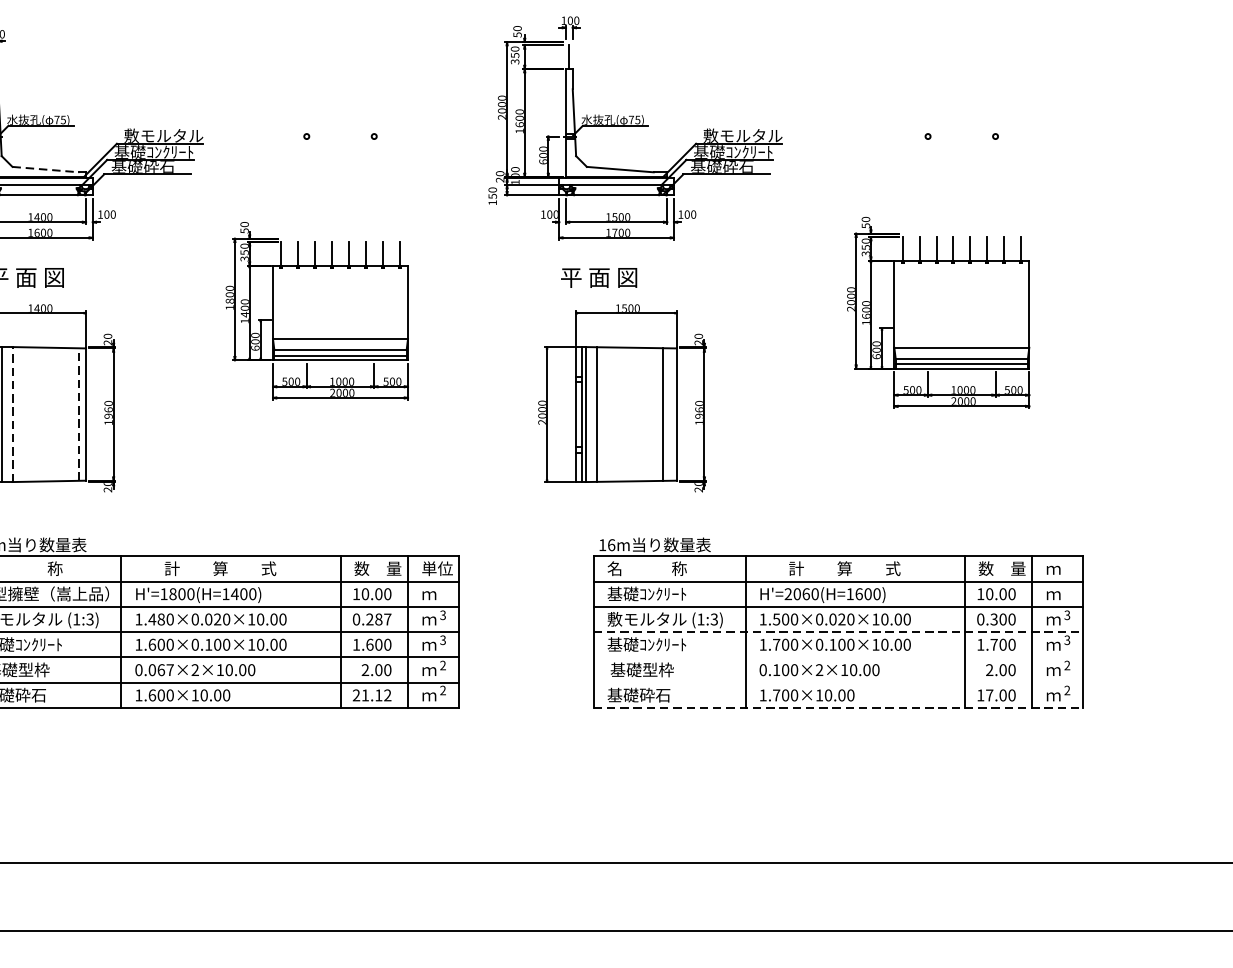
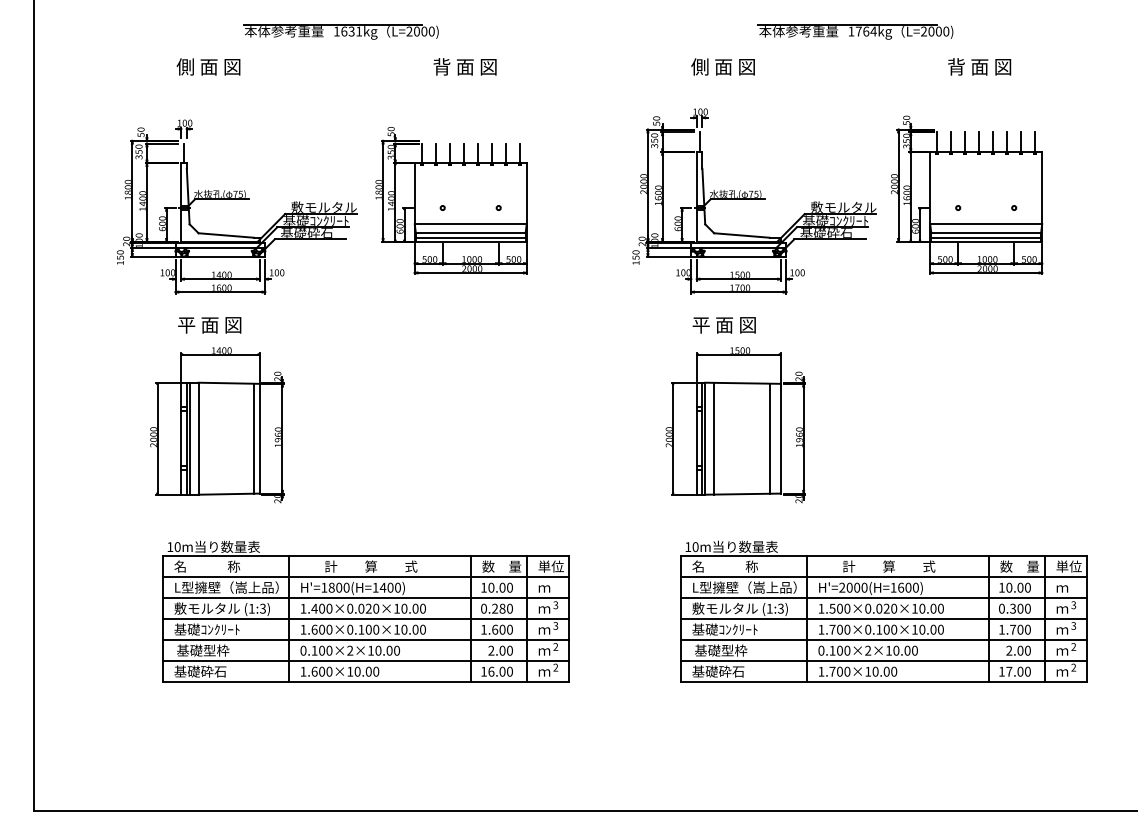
part: (635, 128) -> (754, 201), moved
line: (46, 169) -> (226, 235), dashed -> solid
text: (598, 278) -> (723, 325), moved
part: (317, 310) -> (451, 200), moved
part: (939, 311) -> (967, 194), moved
part: (622, 398) -> (735, 425), moved
line: (12, 414) -> (198, 438), dashed -> solid
line: (79, 414) -> (254, 438), dashed -> solid
text: (611, 544) -> (695, 546), 16m -> 10m
text: (1061, 568) -> (1068, 566), ｍ -> 単位
text: (670, 593) -> (744, 587), 基礎ｺﾝｸﾘｰﾄ -> L型擁壁（嵩上品）
text: (806, 593) -> (857, 587), H'=2060(H=1600) -> H'=2000(H=1600)
text: (161, 619) -> (322, 608), 1.480×0.020×10.00 -> 1.400×0.020×10.00
text: (387, 619) -> (509, 608), 0.287 -> 0.280
line: (838, 632) -> (883, 619), dashed -> solid
line: (838, 657) -> (883, 640), added
text: (160, 669) -> (321, 650), 0.067×2×10.00 -> 0.100×2×10.00
line: (838, 683) -> (883, 661), added
text: (371, 695) -> (496, 671), 21.12 -> 16.00
line: (838, 708) -> (883, 682), dashed -> solid

